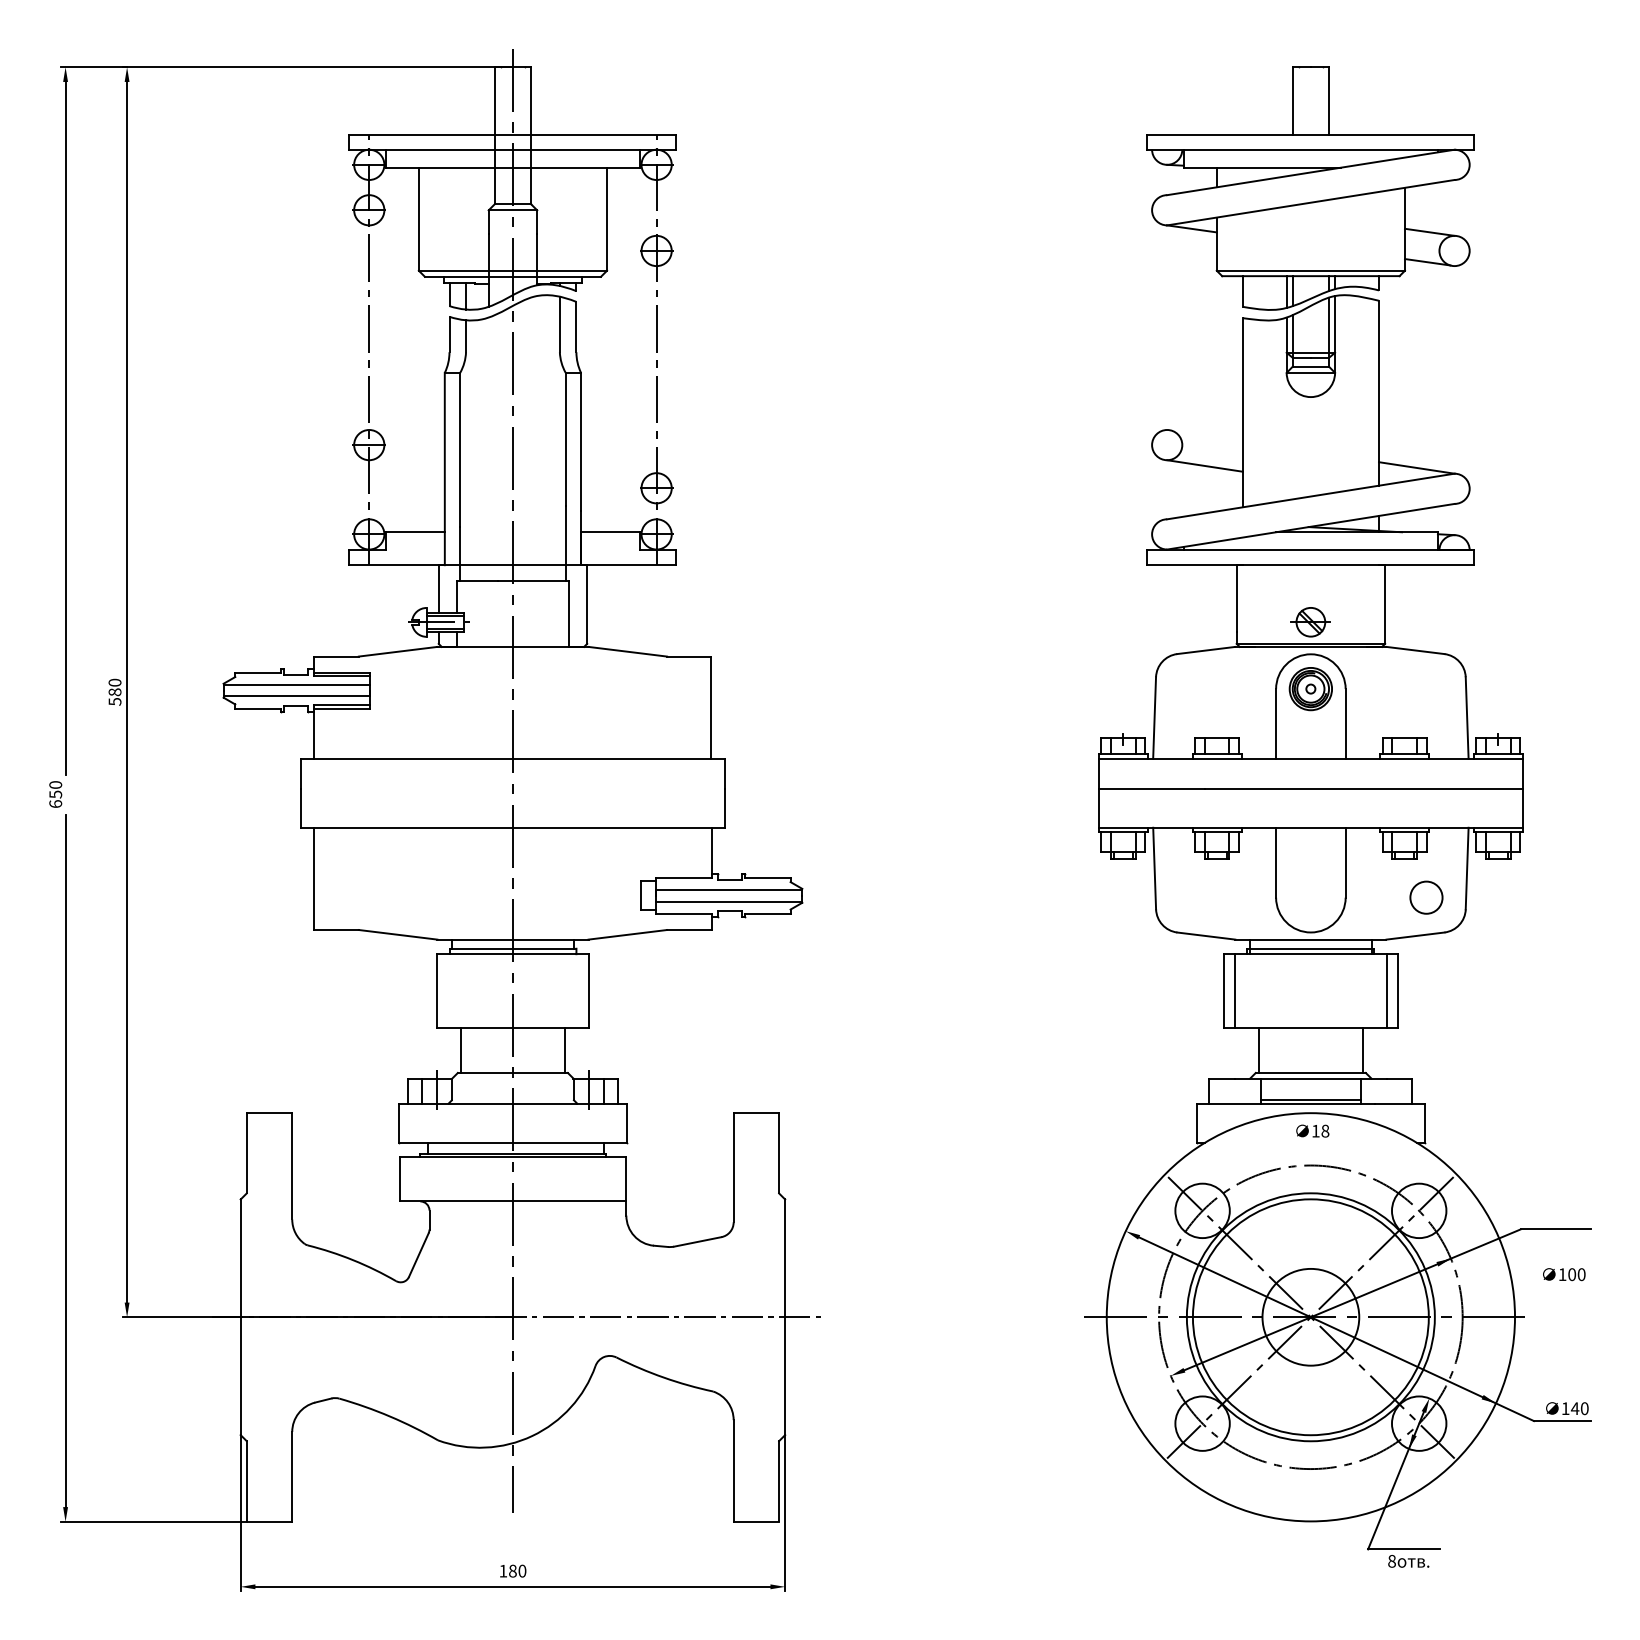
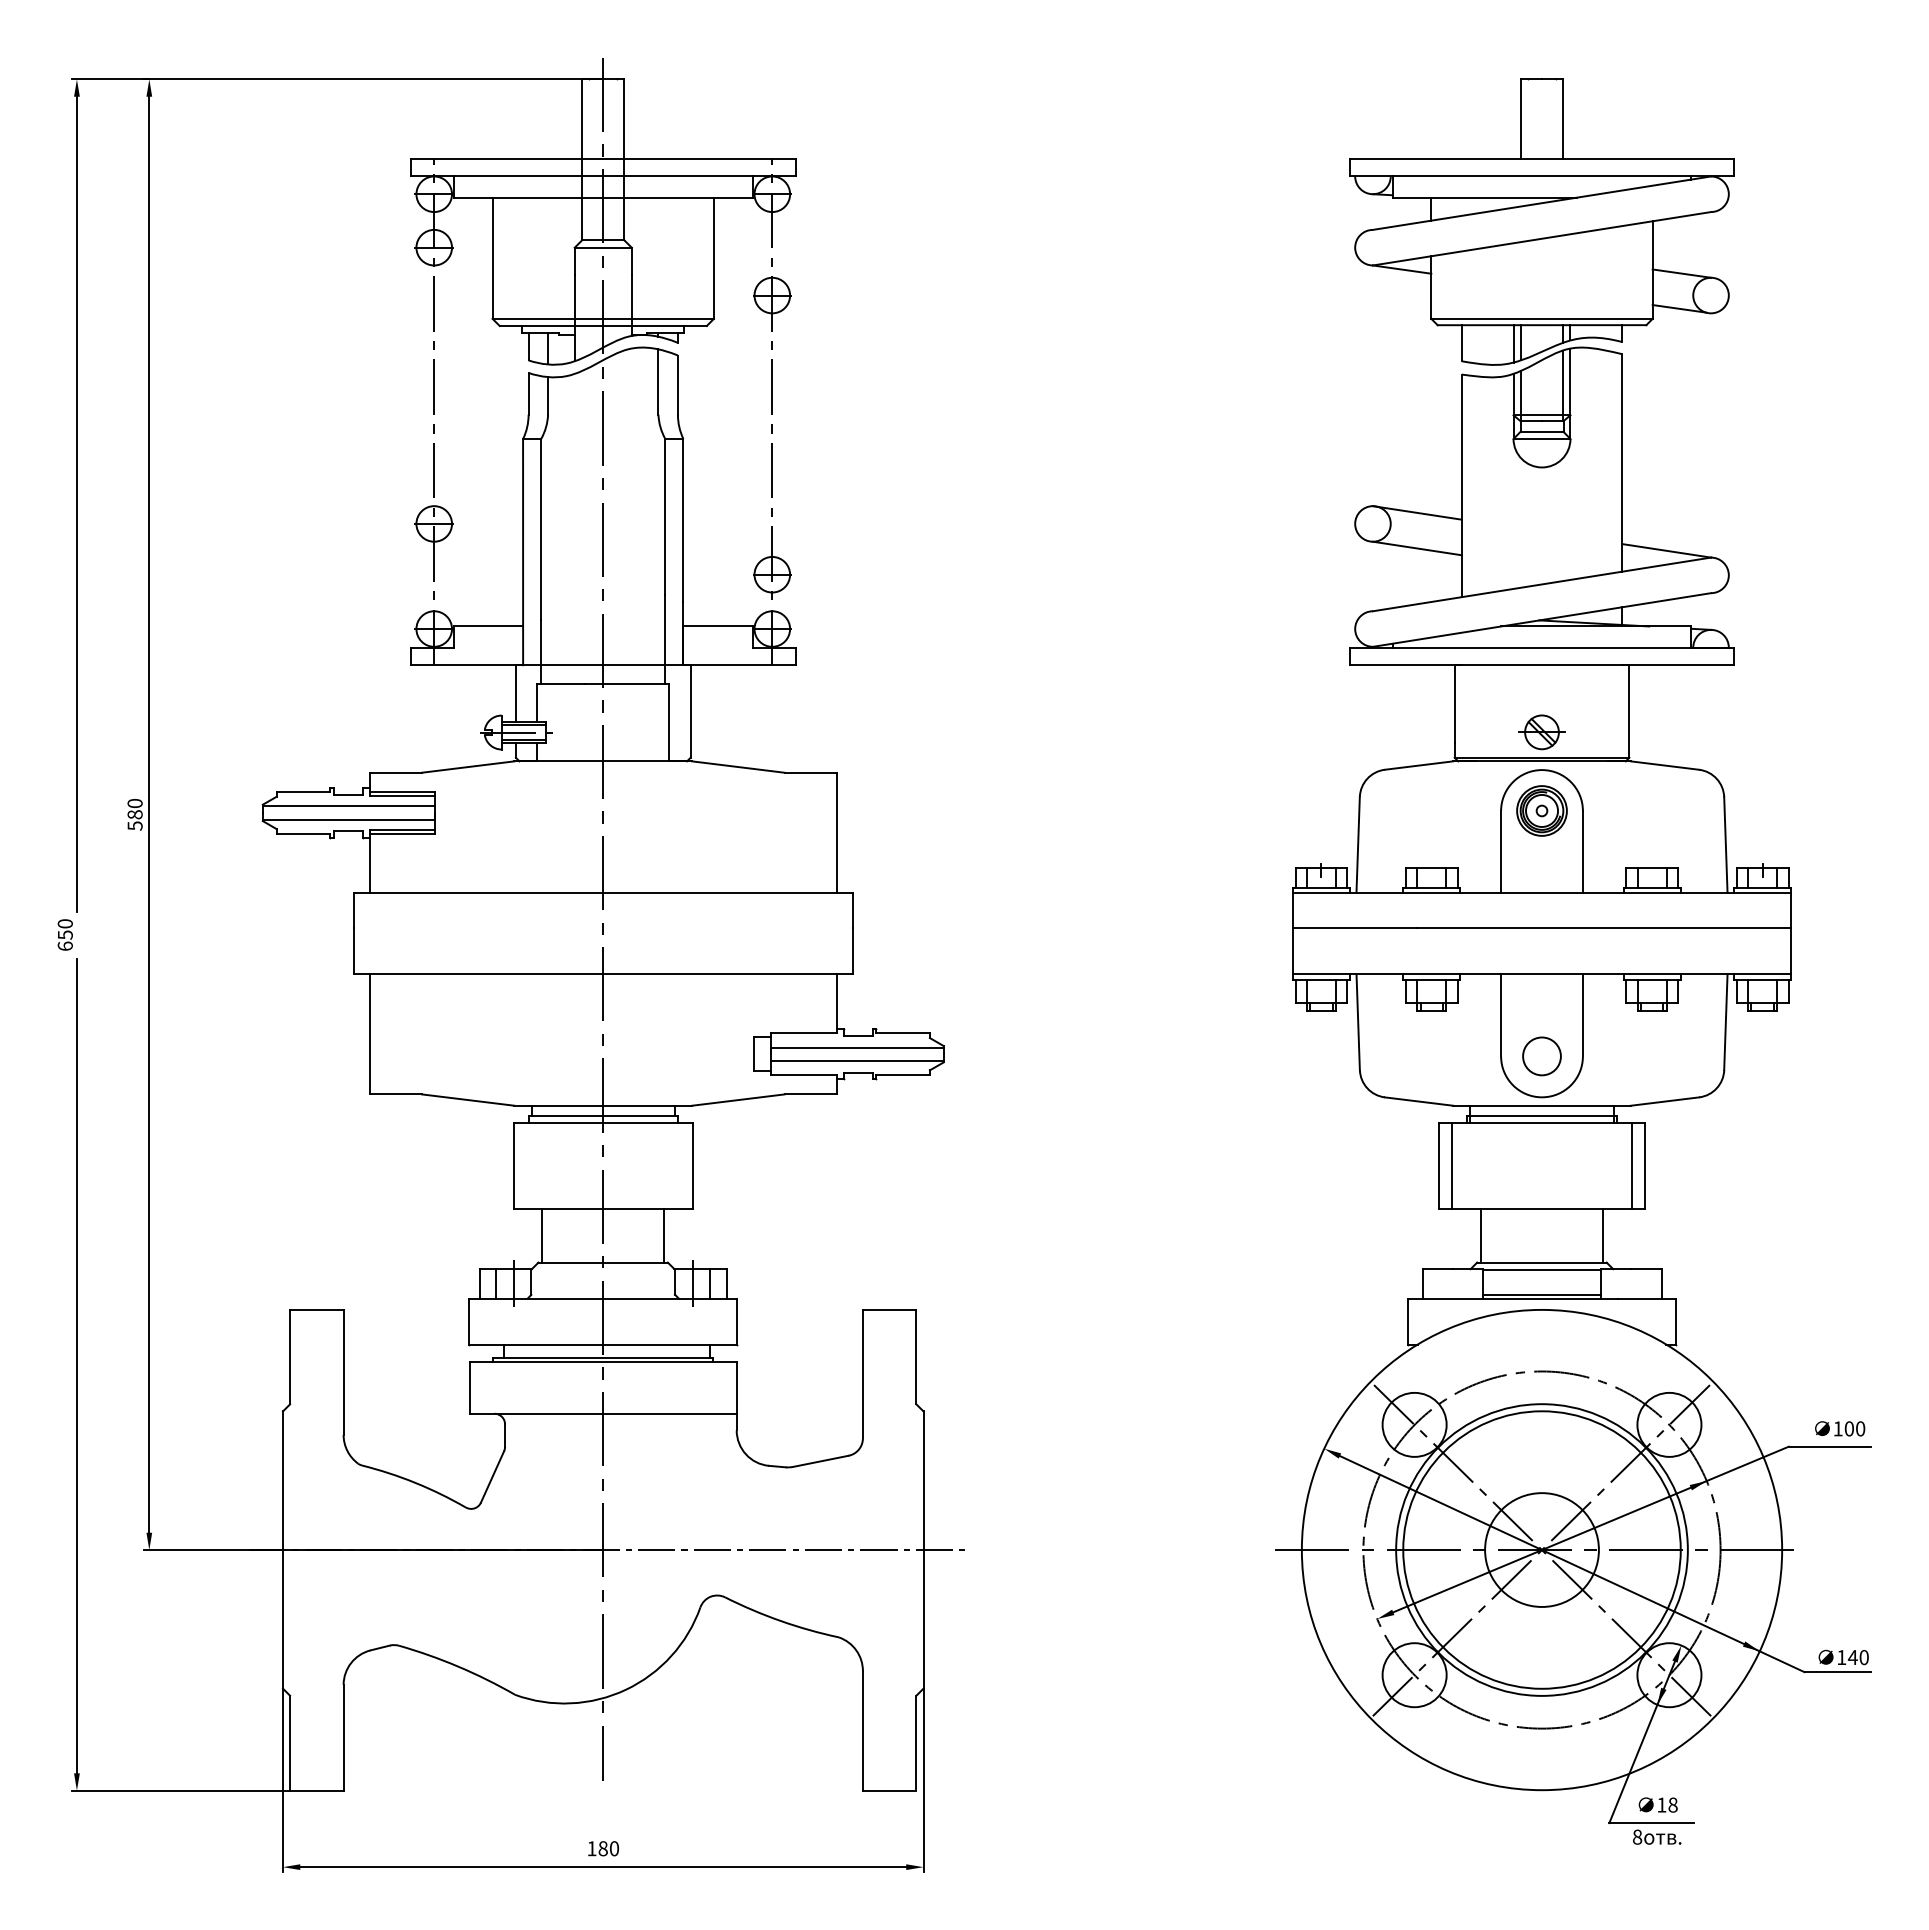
line: (1204, 435) -> (1416, 512), added
circle: (1426, 897) -> (1541, 1056), moved
text: (1312, 1130) -> (1657, 1804), moved
text: (1564, 1274) -> (1840, 1428), moved

